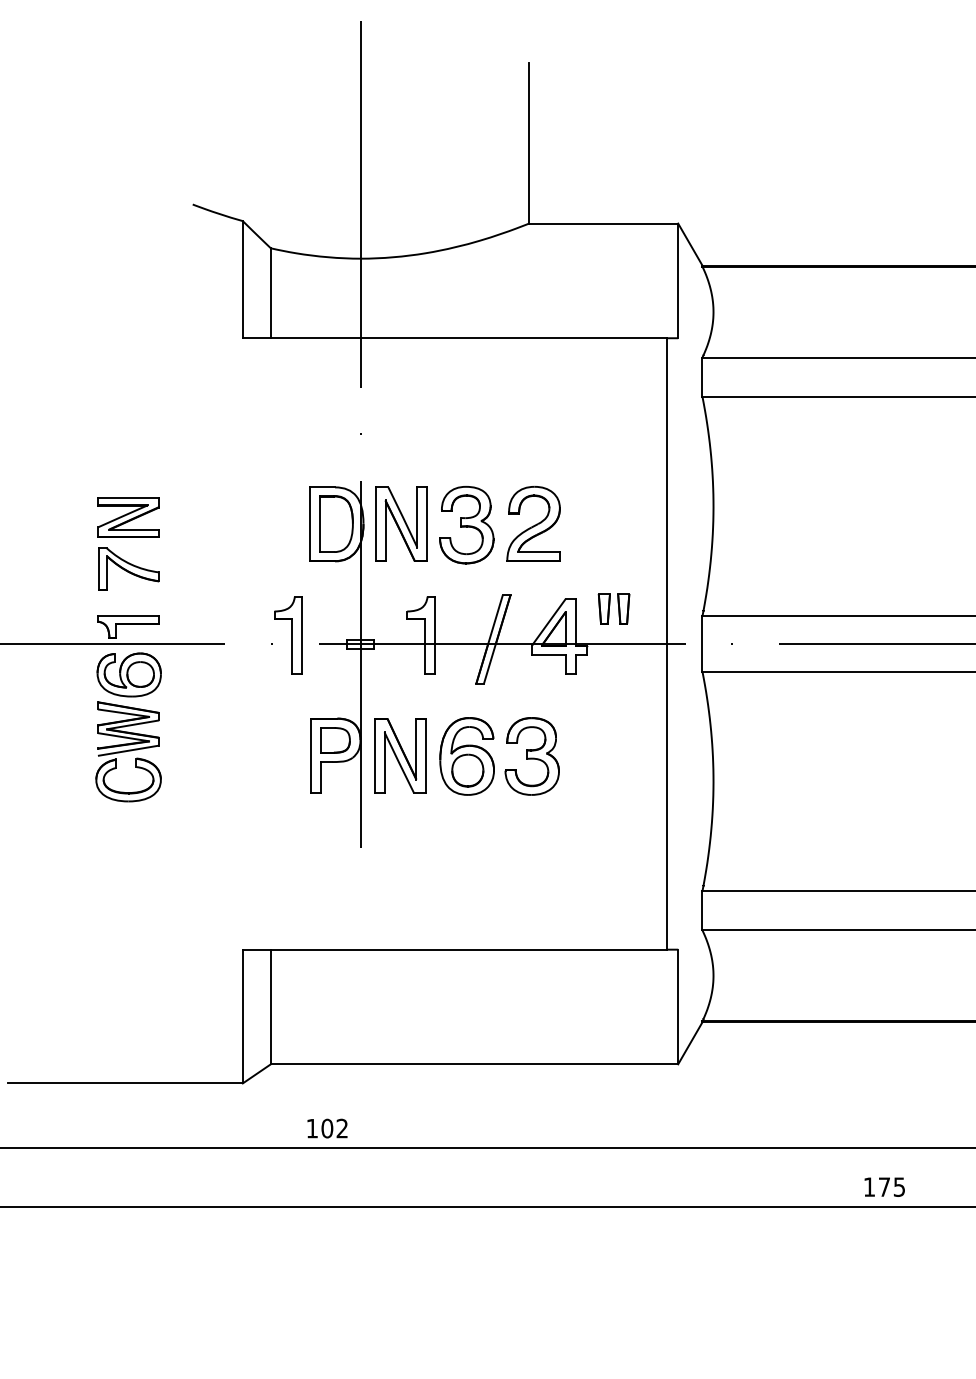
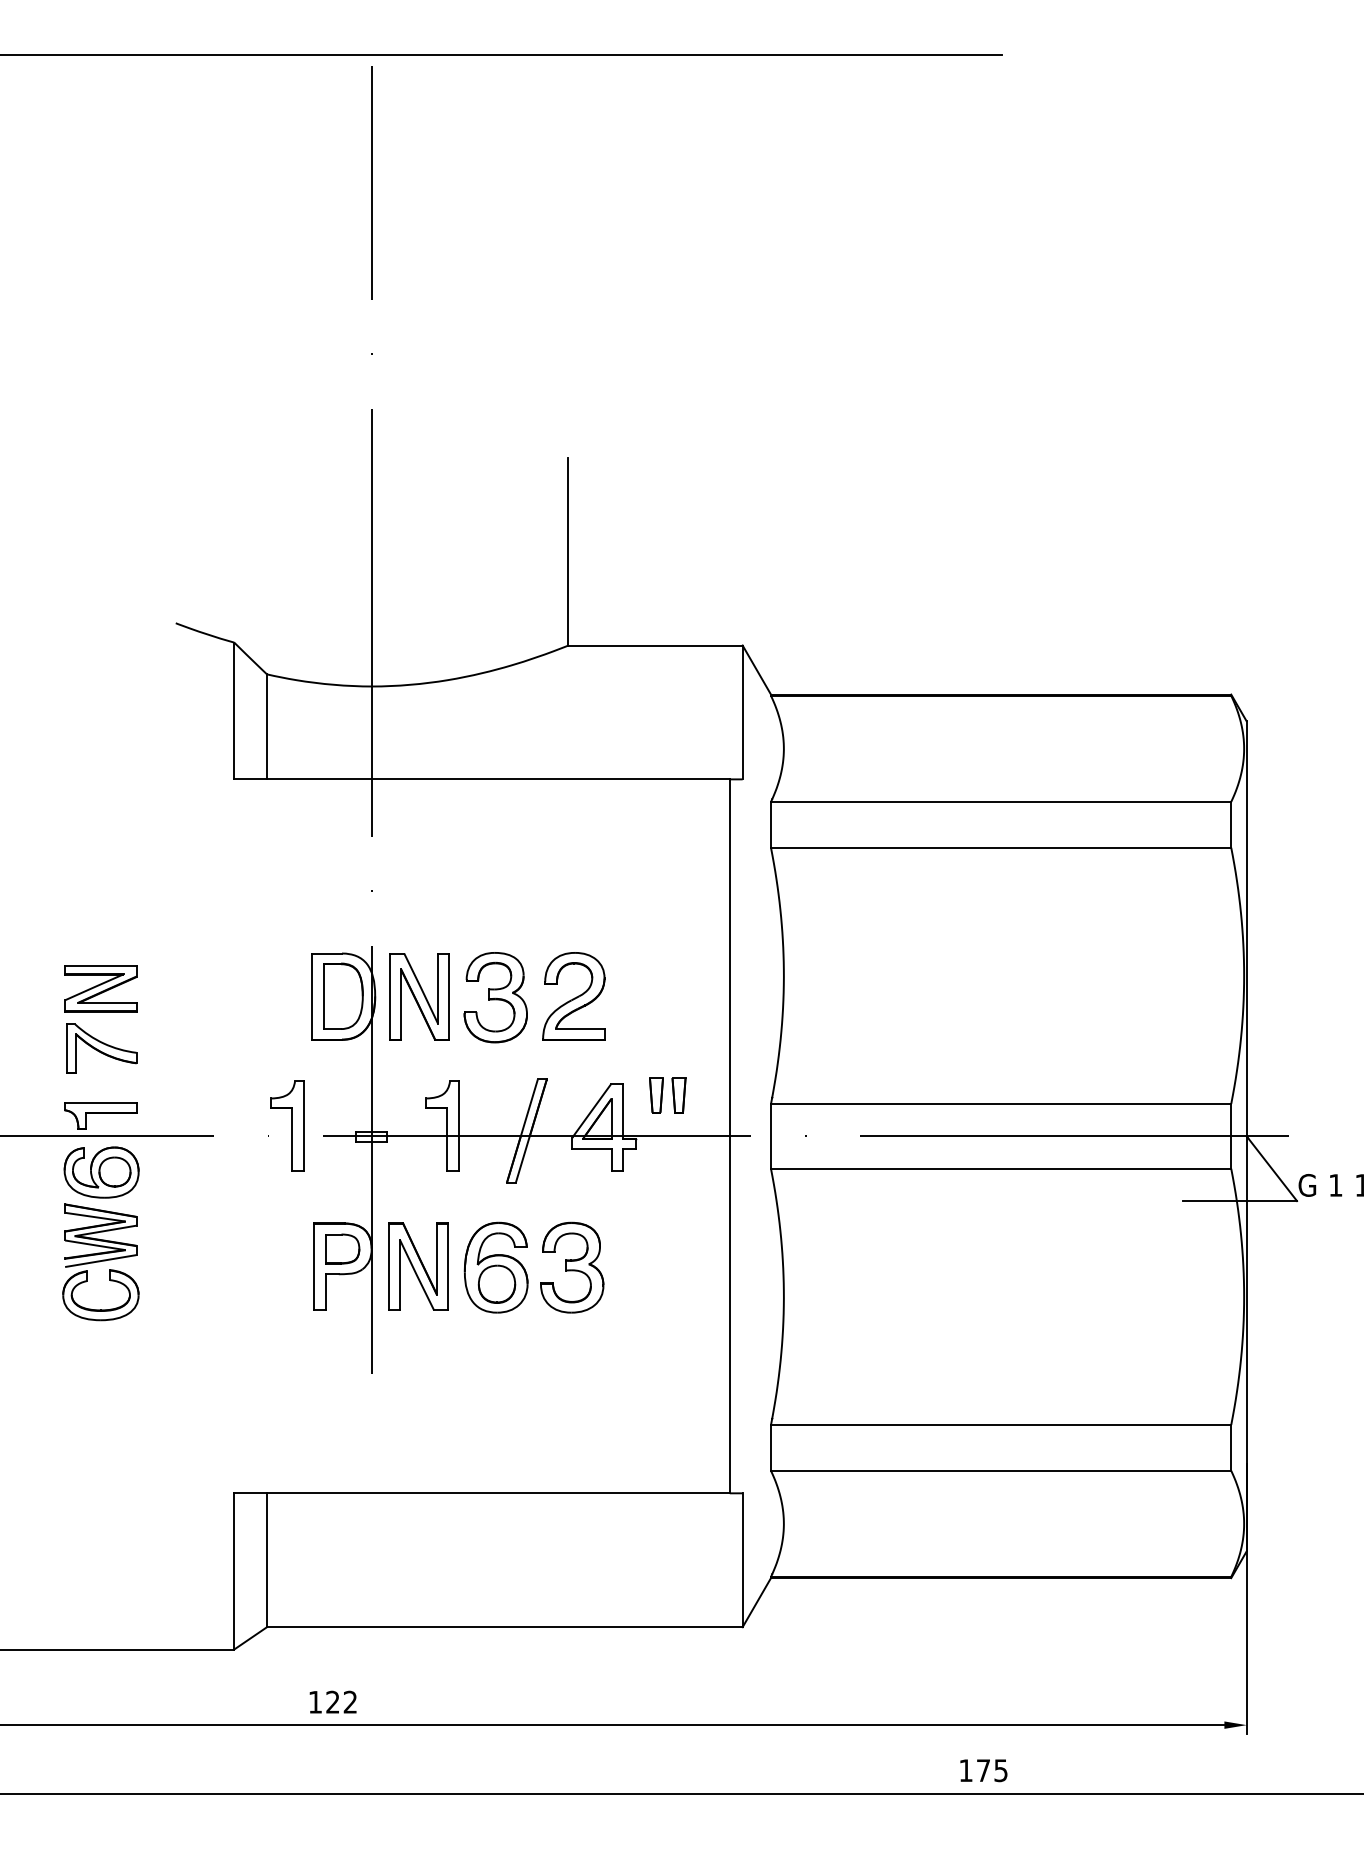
text: (326, 1127) -> (332, 1701), 102 -> 122

